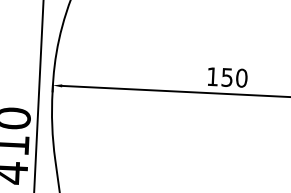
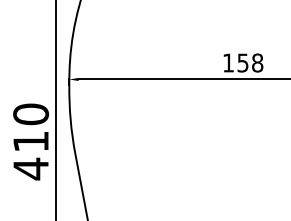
text: (241, 77) -> (257, 62), 150 -> 158

